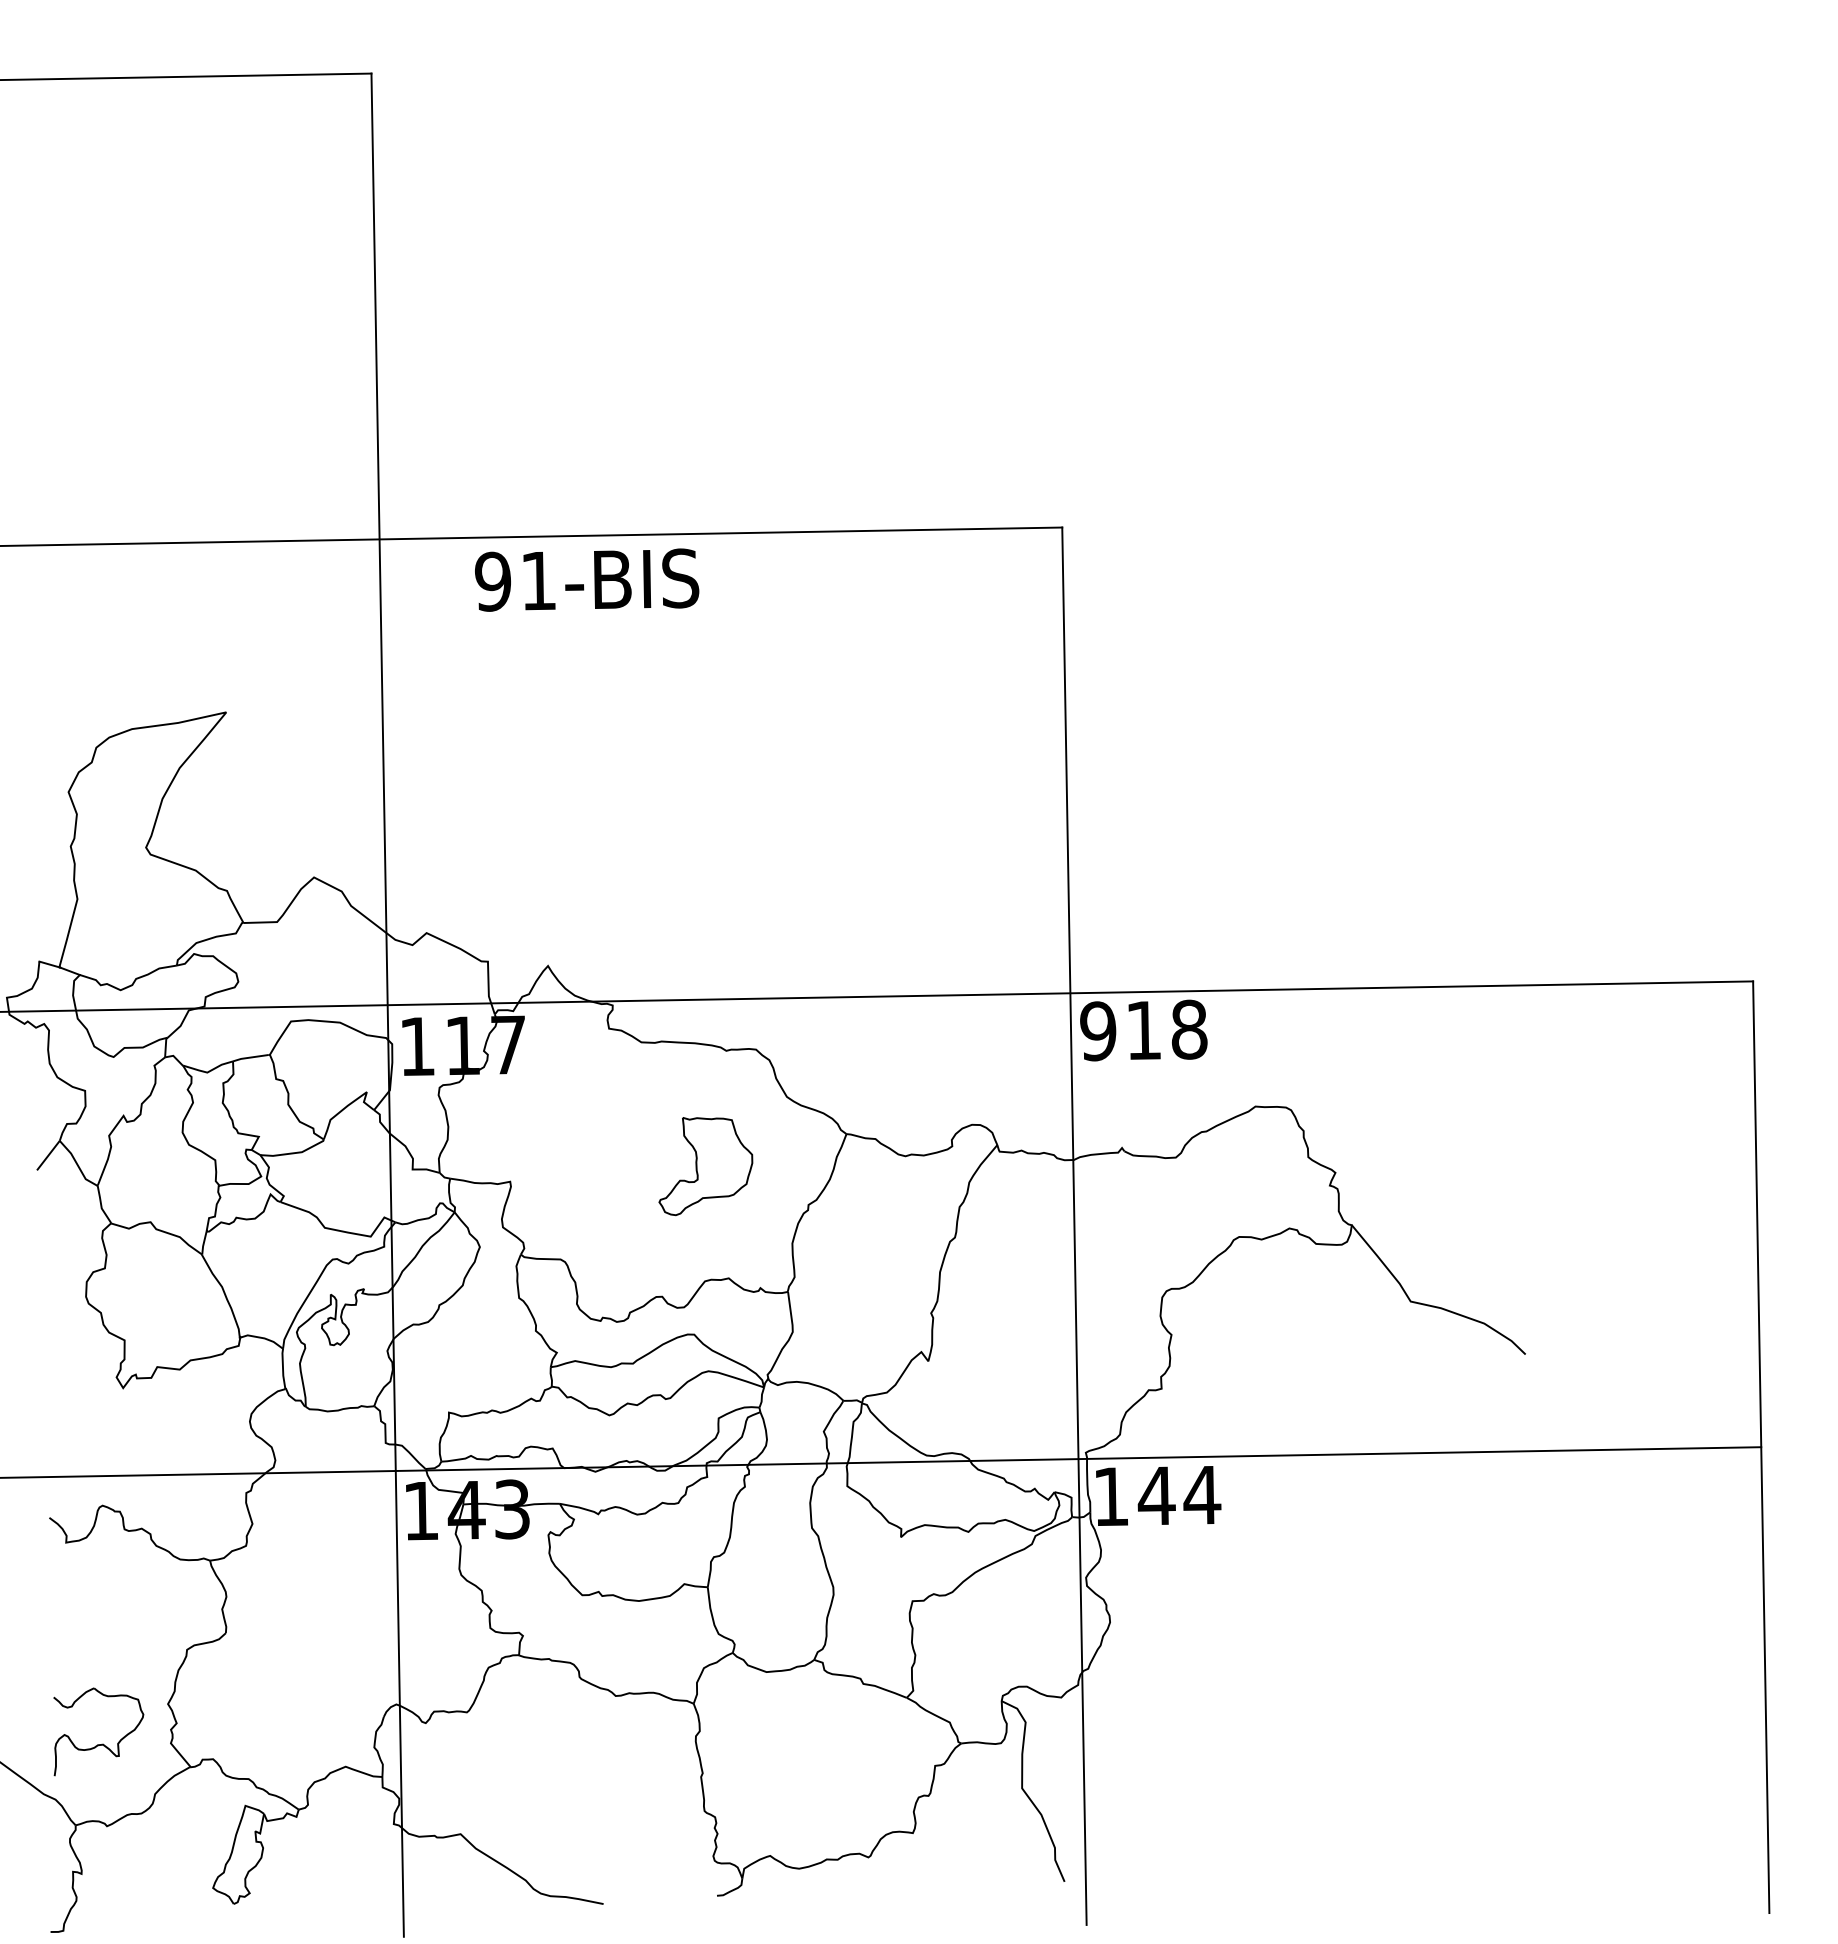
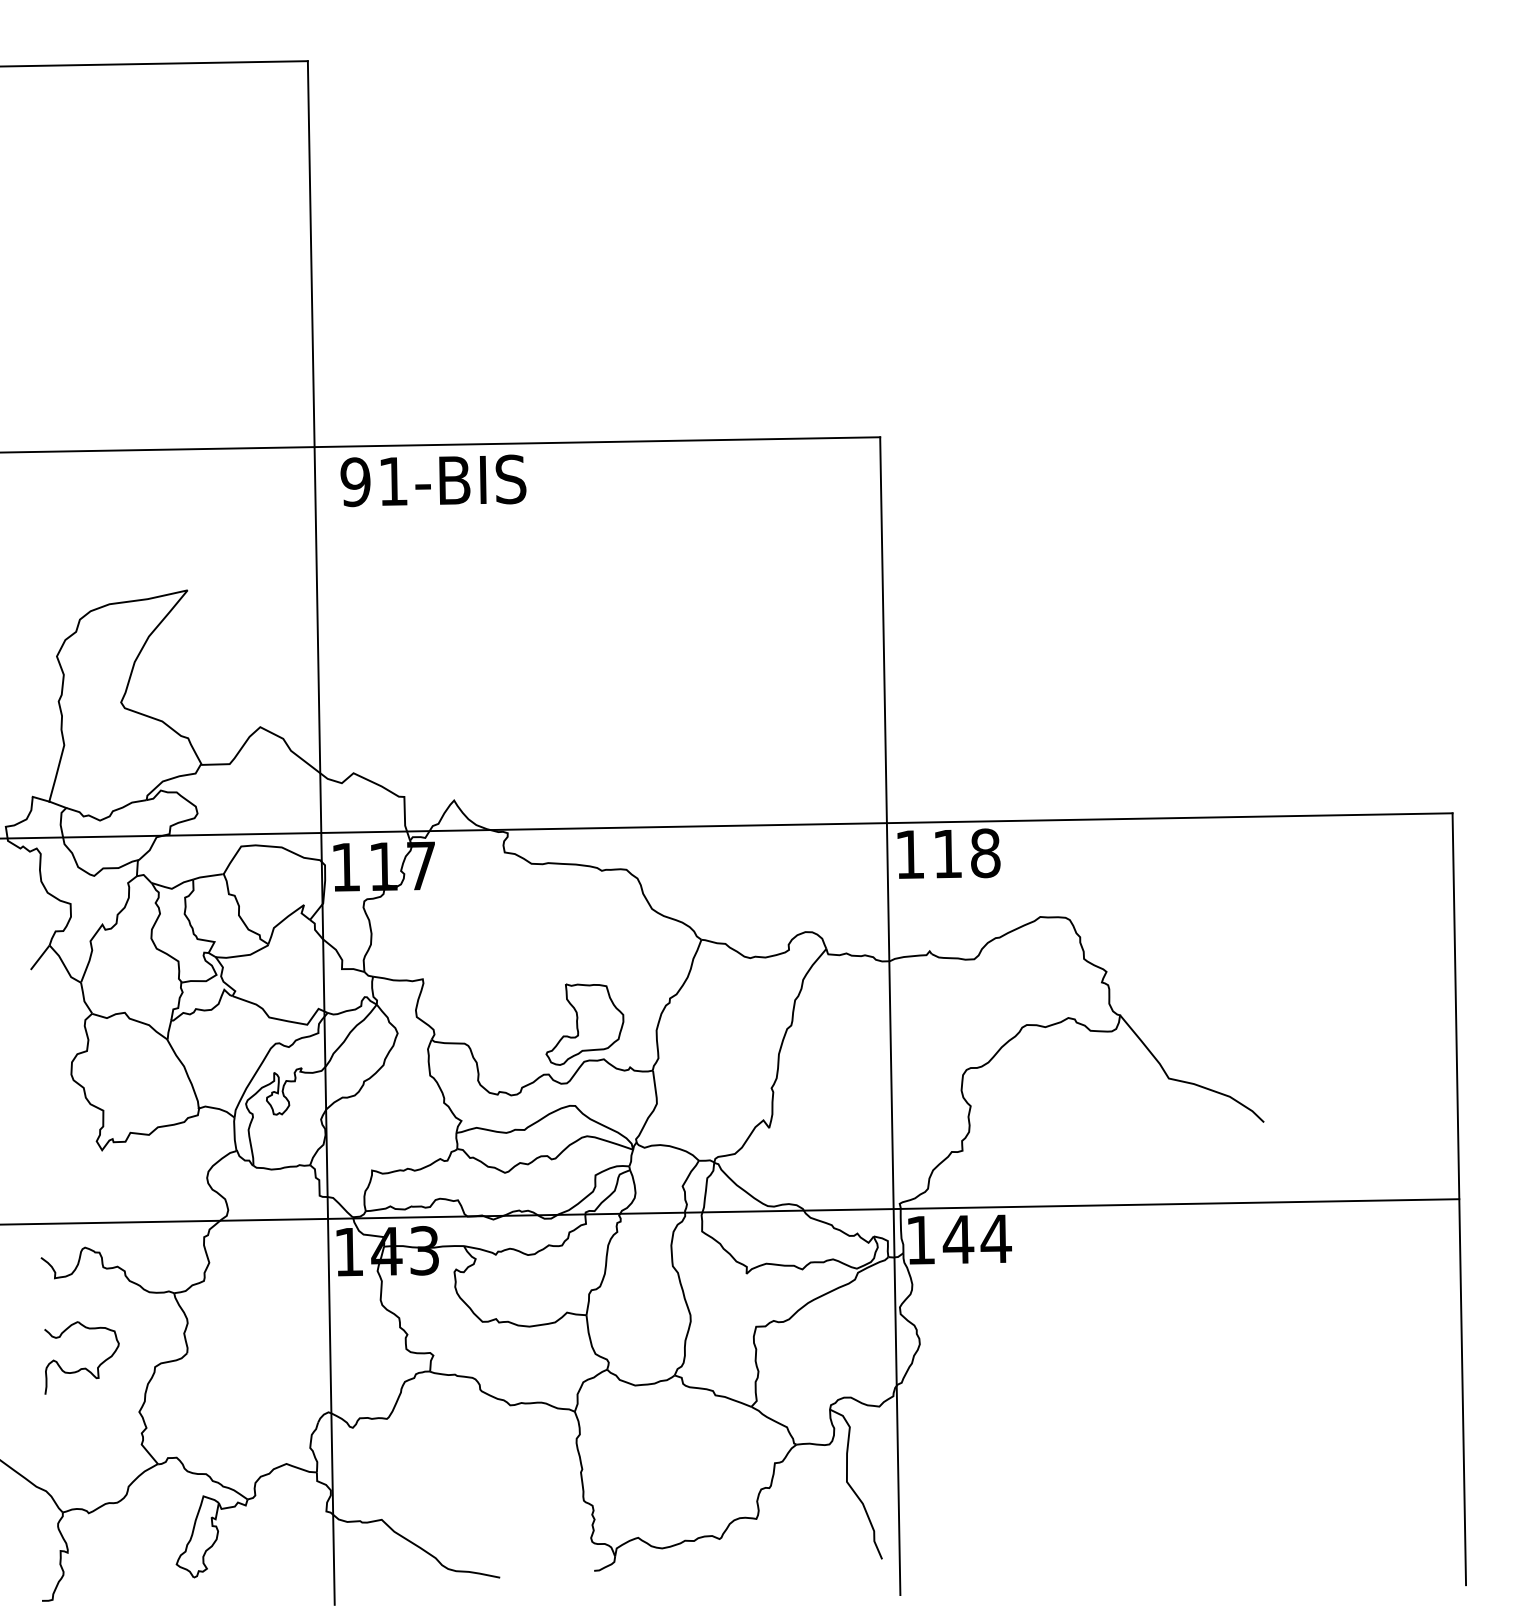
text: (587, 579) -> (433, 480), moved
text: (1098, 1031) -> (910, 854), 918 -> 118
part: (705, 1166) -> (584, 1024), moved
part: (102, 1743) -> (85, 1367), moved

